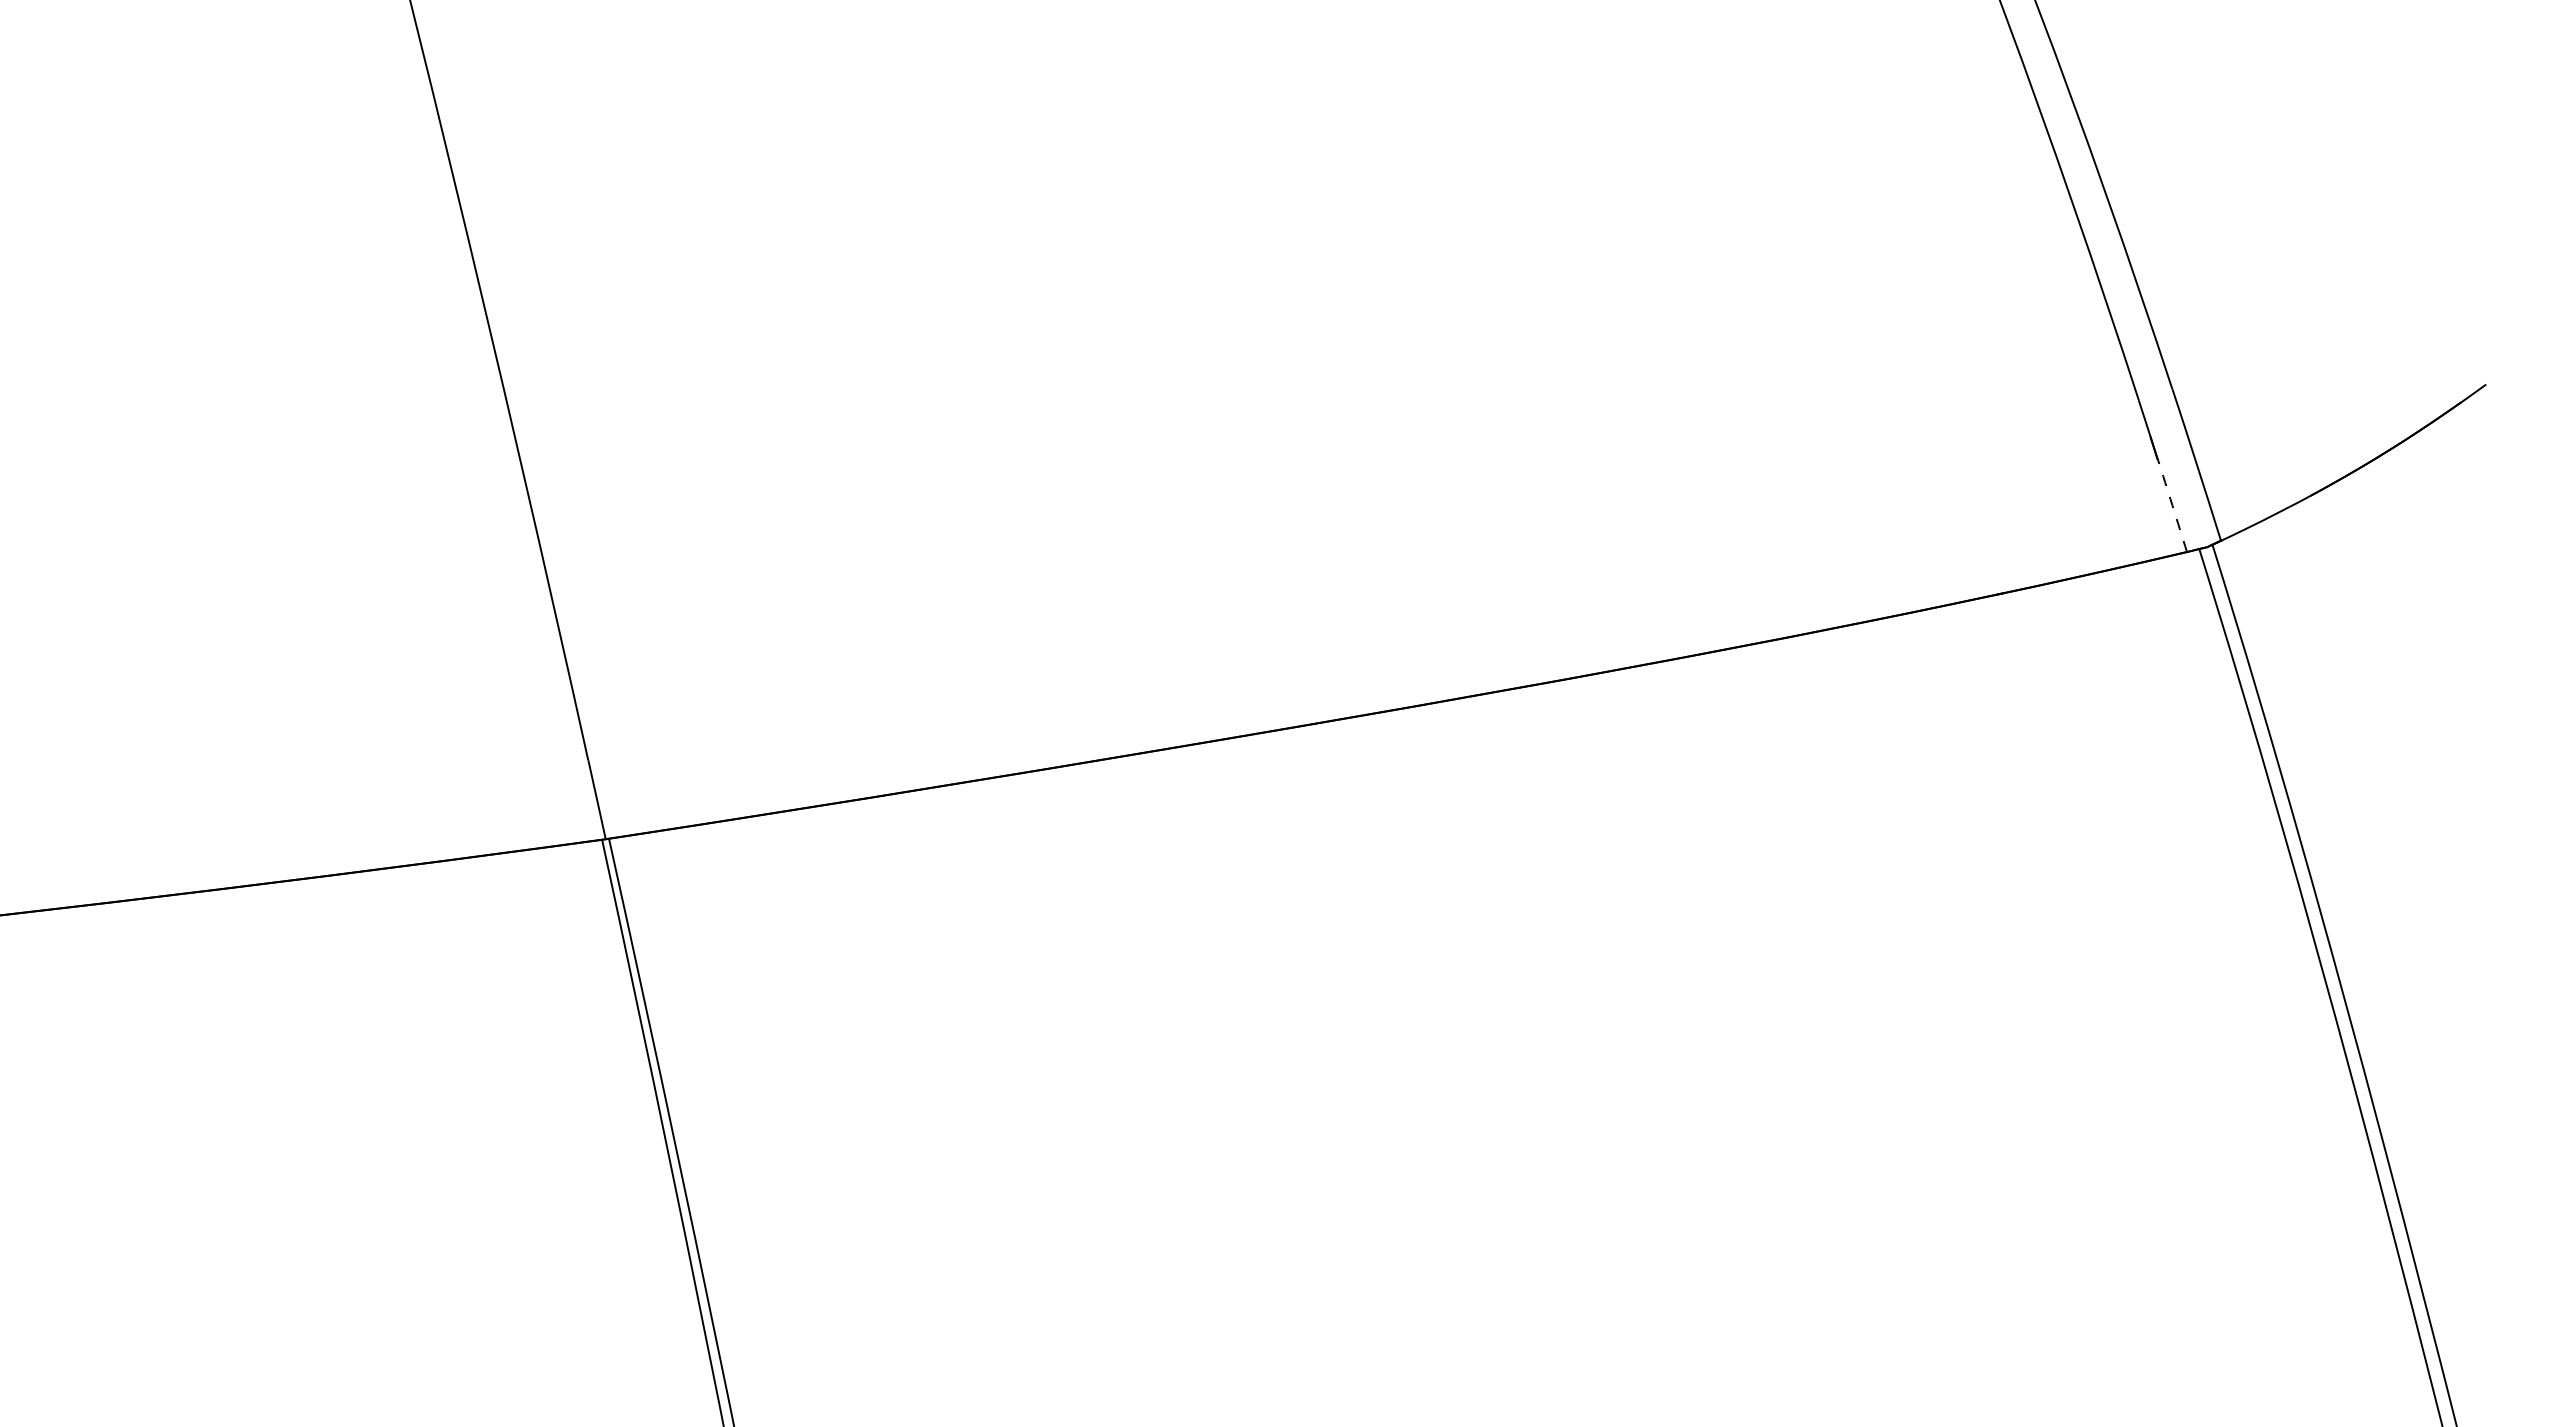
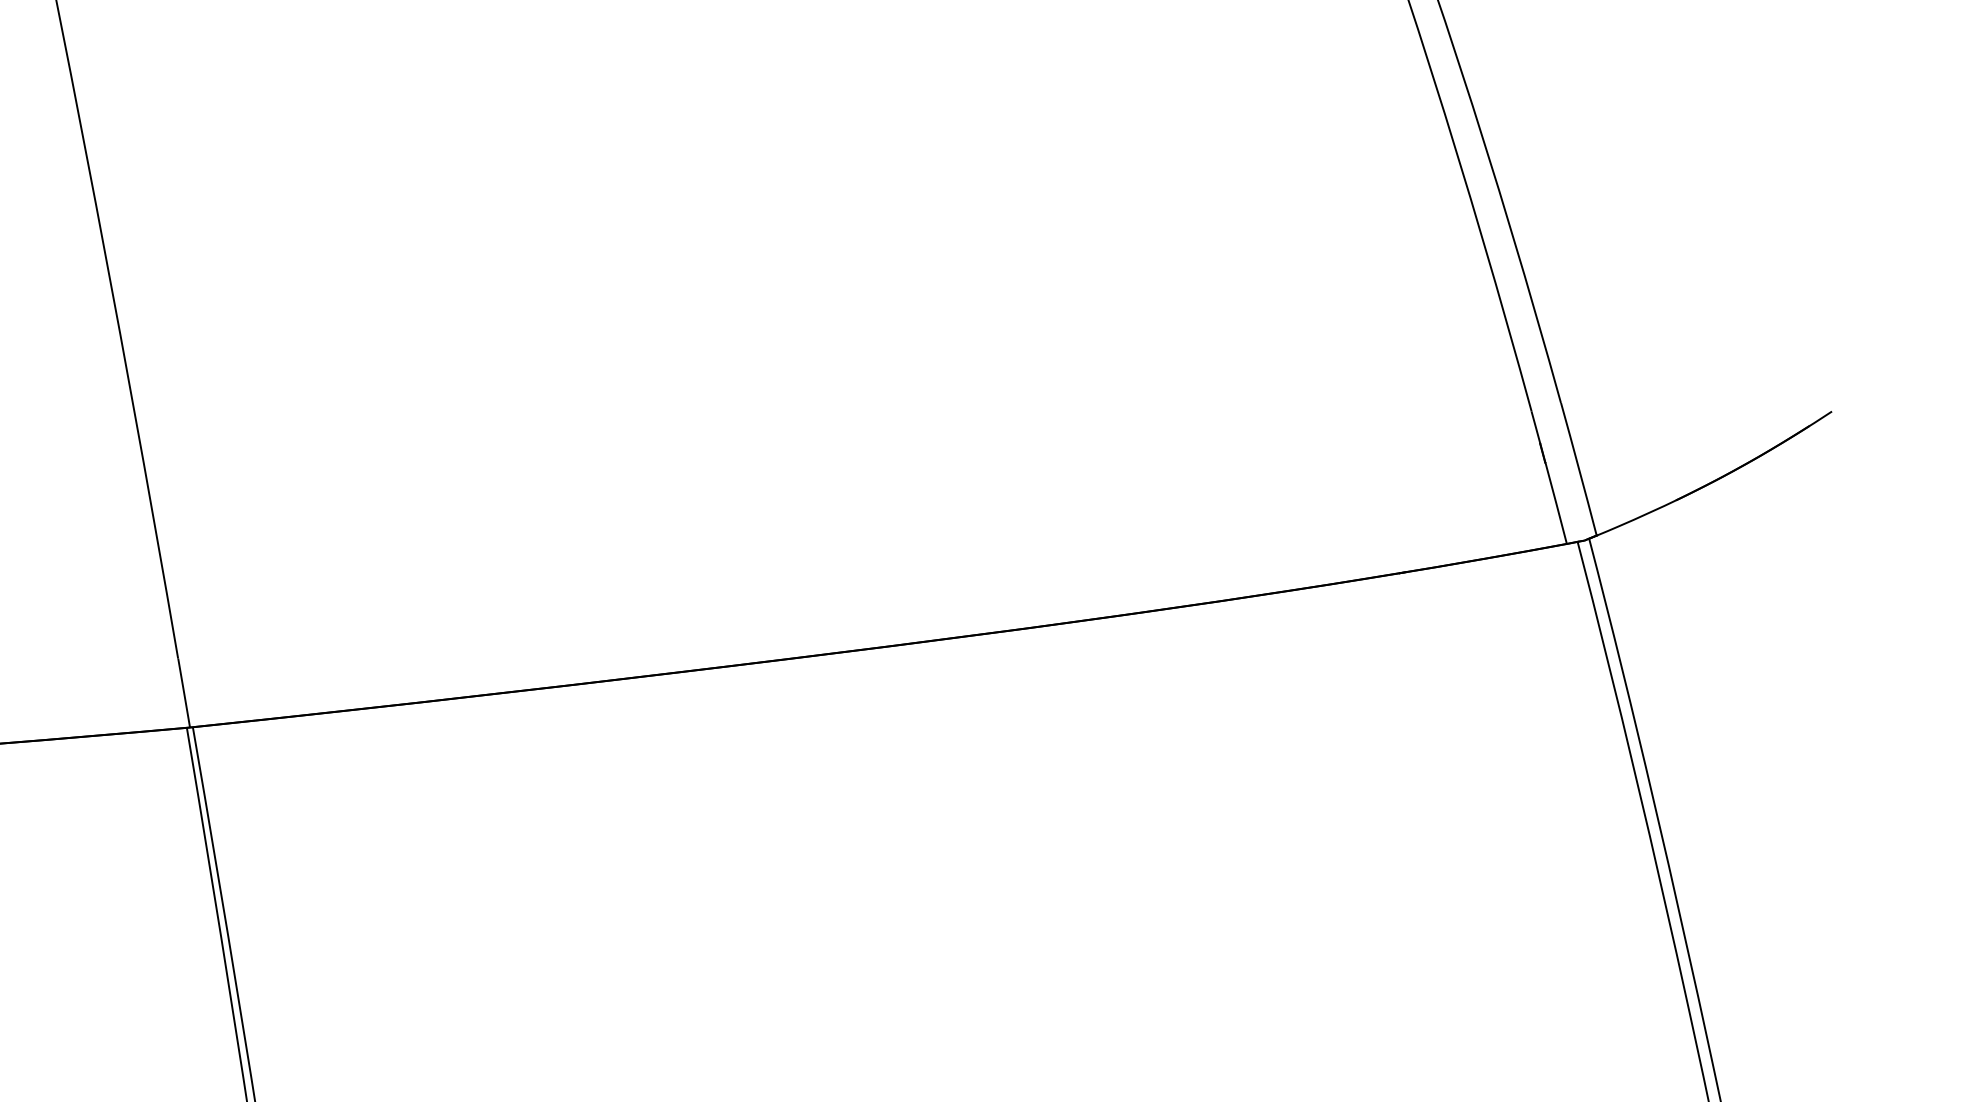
arc: (2172, 505) -> (1556, 503), dashed -> solid

